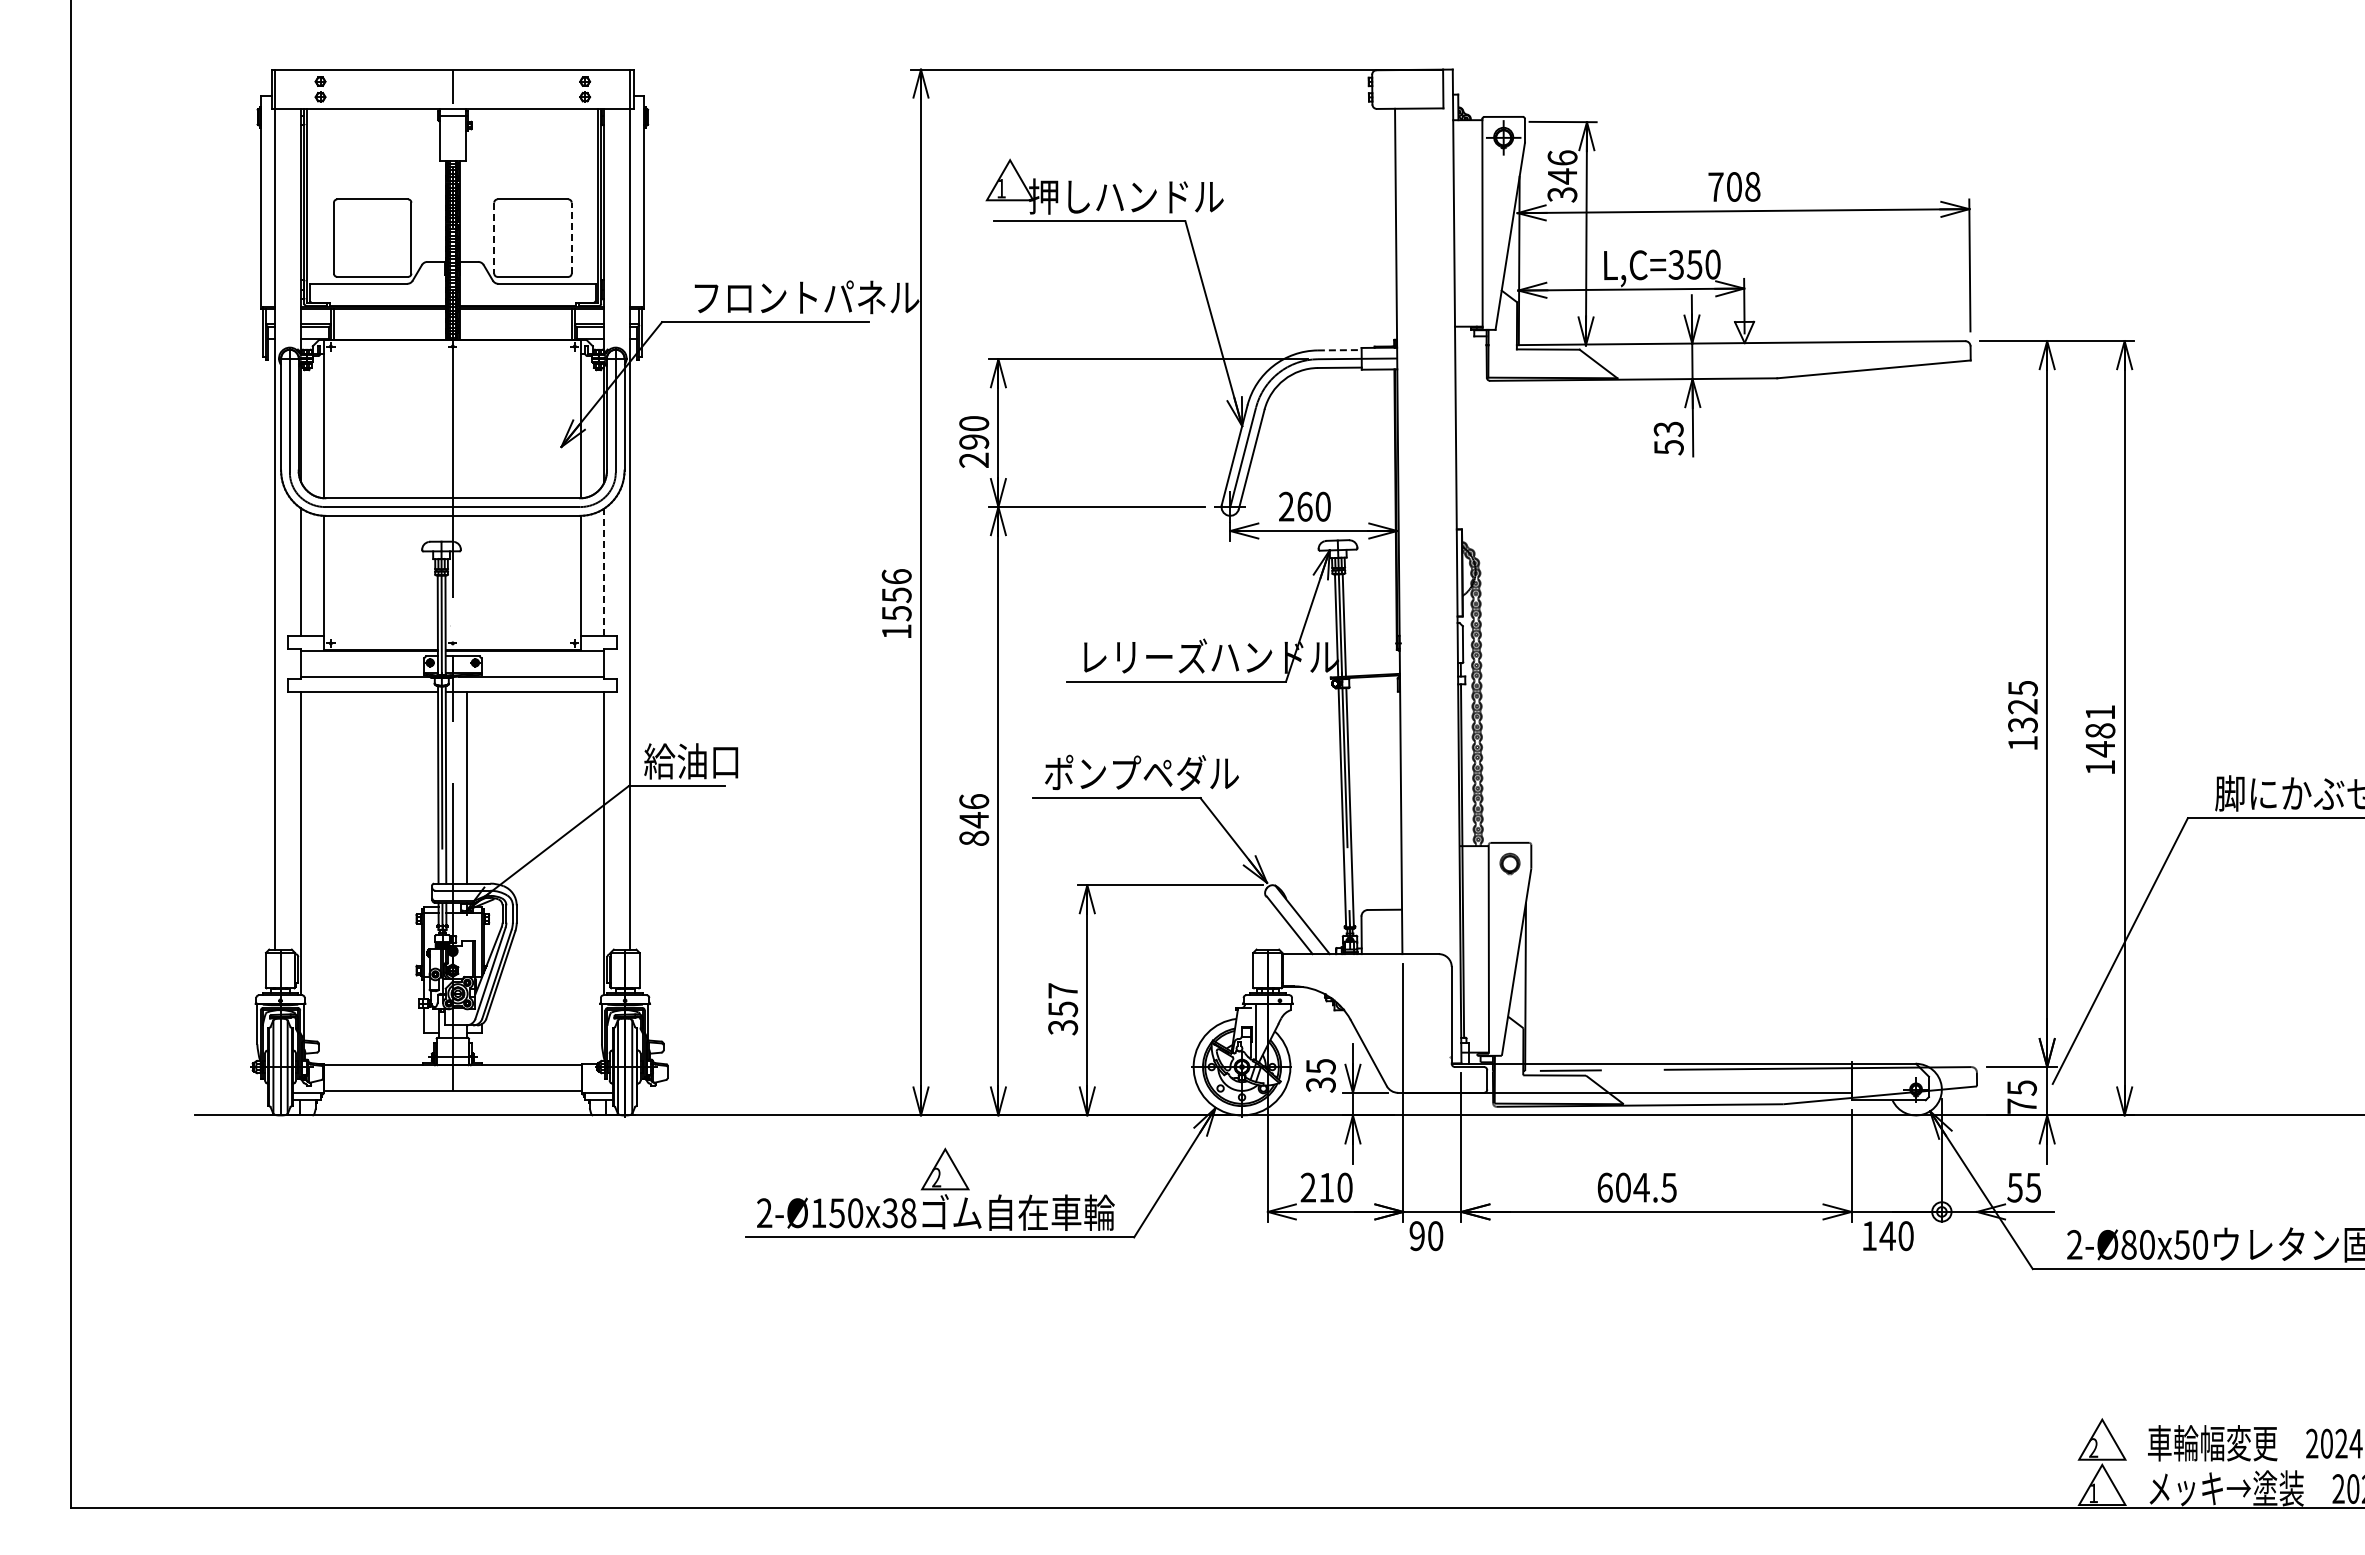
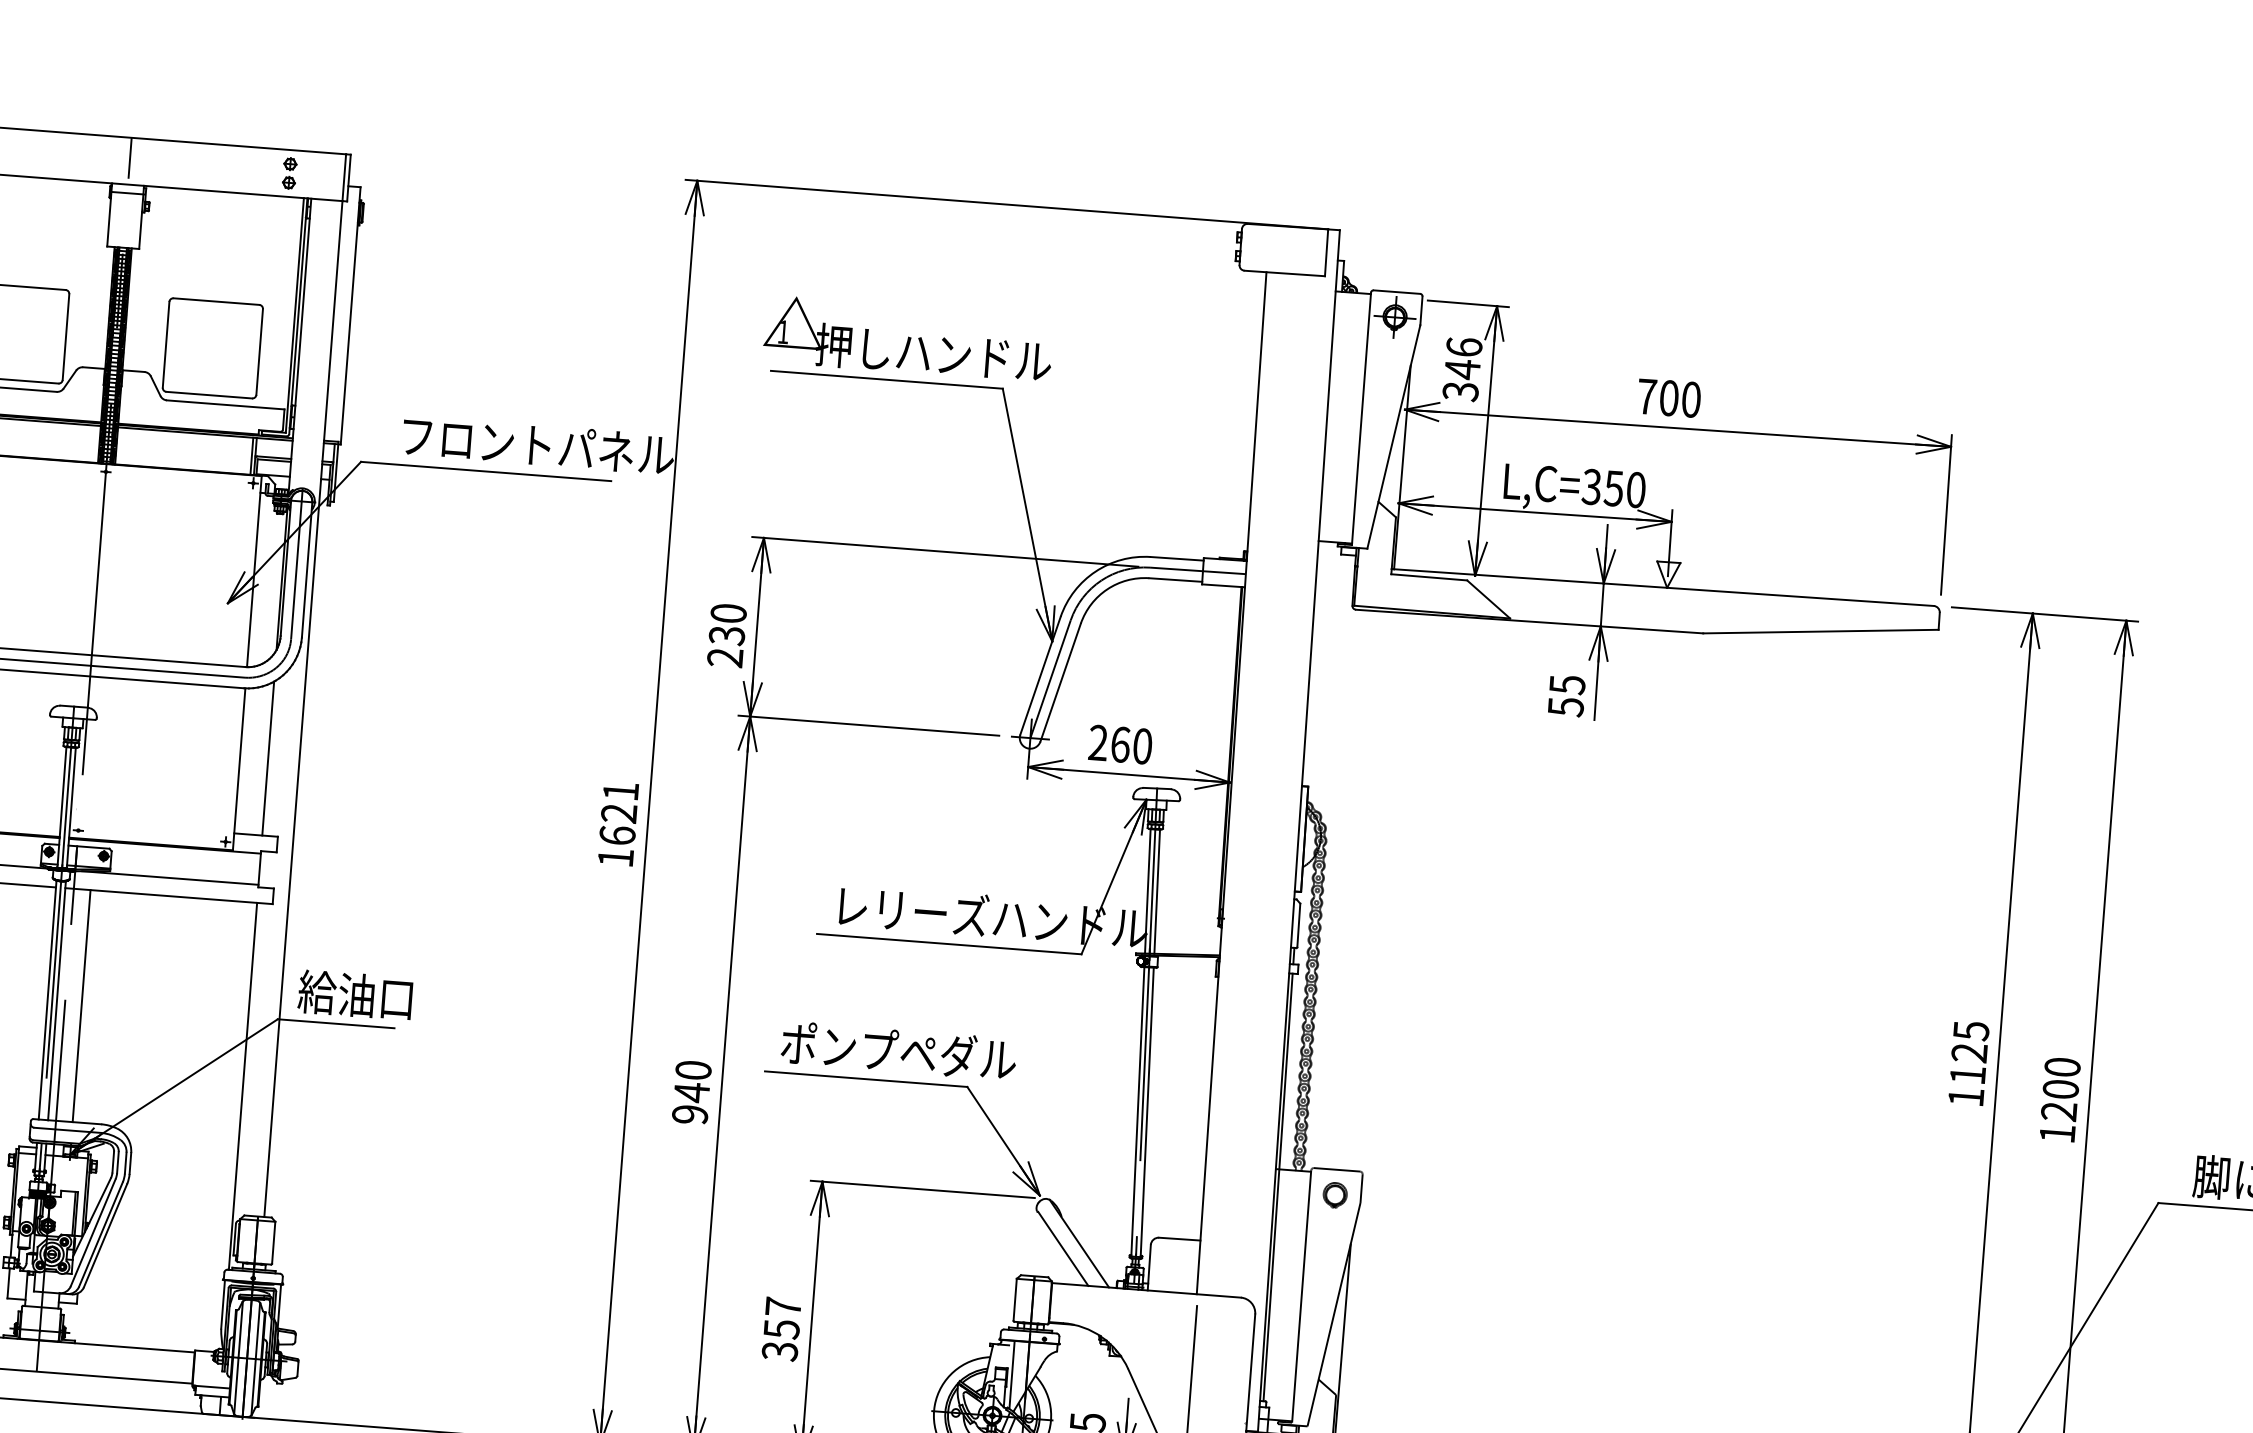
text: (1752, 186) -> (1691, 399), 708 -> 700
line: (571, 237) -> (259, 351), dashed -> solid
line: (494, 238) -> (166, 345), dashed -> solid
line: (1339, 350) -> (1176, 559), dashed -> solid
text: (1668, 428) -> (1567, 683), 53 -> 55
text: (974, 441) -> (727, 635), 290 -> 230
line: (604, 572) -> (268, 758), dashed -> solid
text: (896, 595) -> (618, 813), 1556 -> 1621
text: (2022, 724) -> (1967, 1074), 1325 -> 1125
text: (2100, 731) -> (2060, 1090), 1481 -> 1200
text: (974, 819) -> (692, 1091), 846 -> 940

